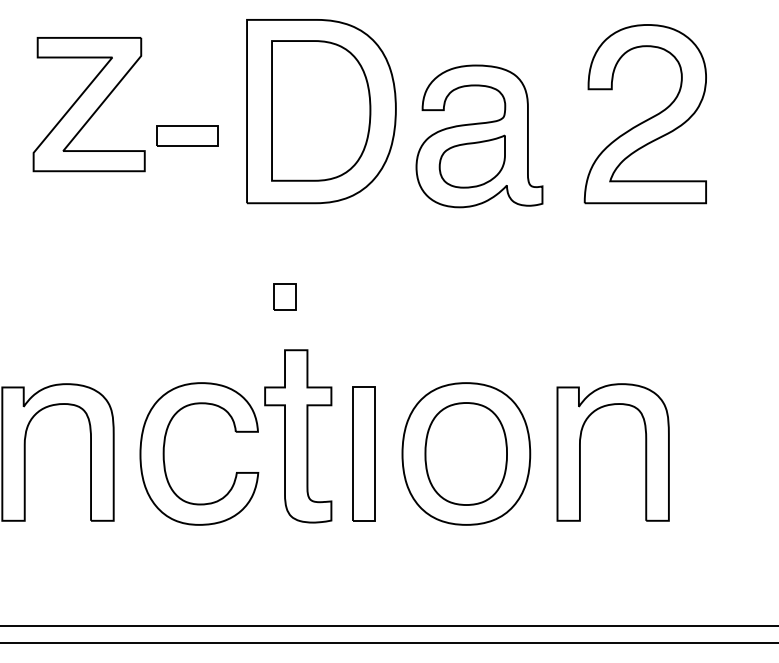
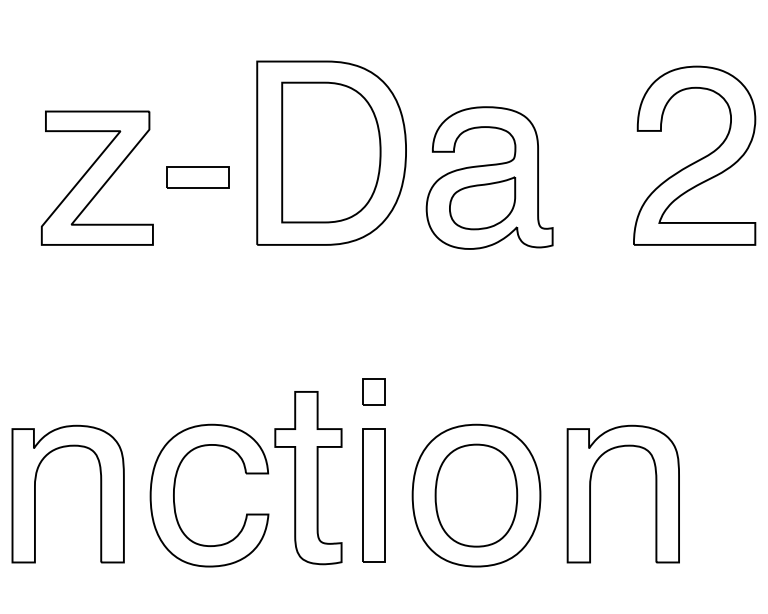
part: (88, 104) -> (96, 178), moved
part: (644, 114) -> (693, 156), moved
part: (284, 296) -> (373, 391), moved

